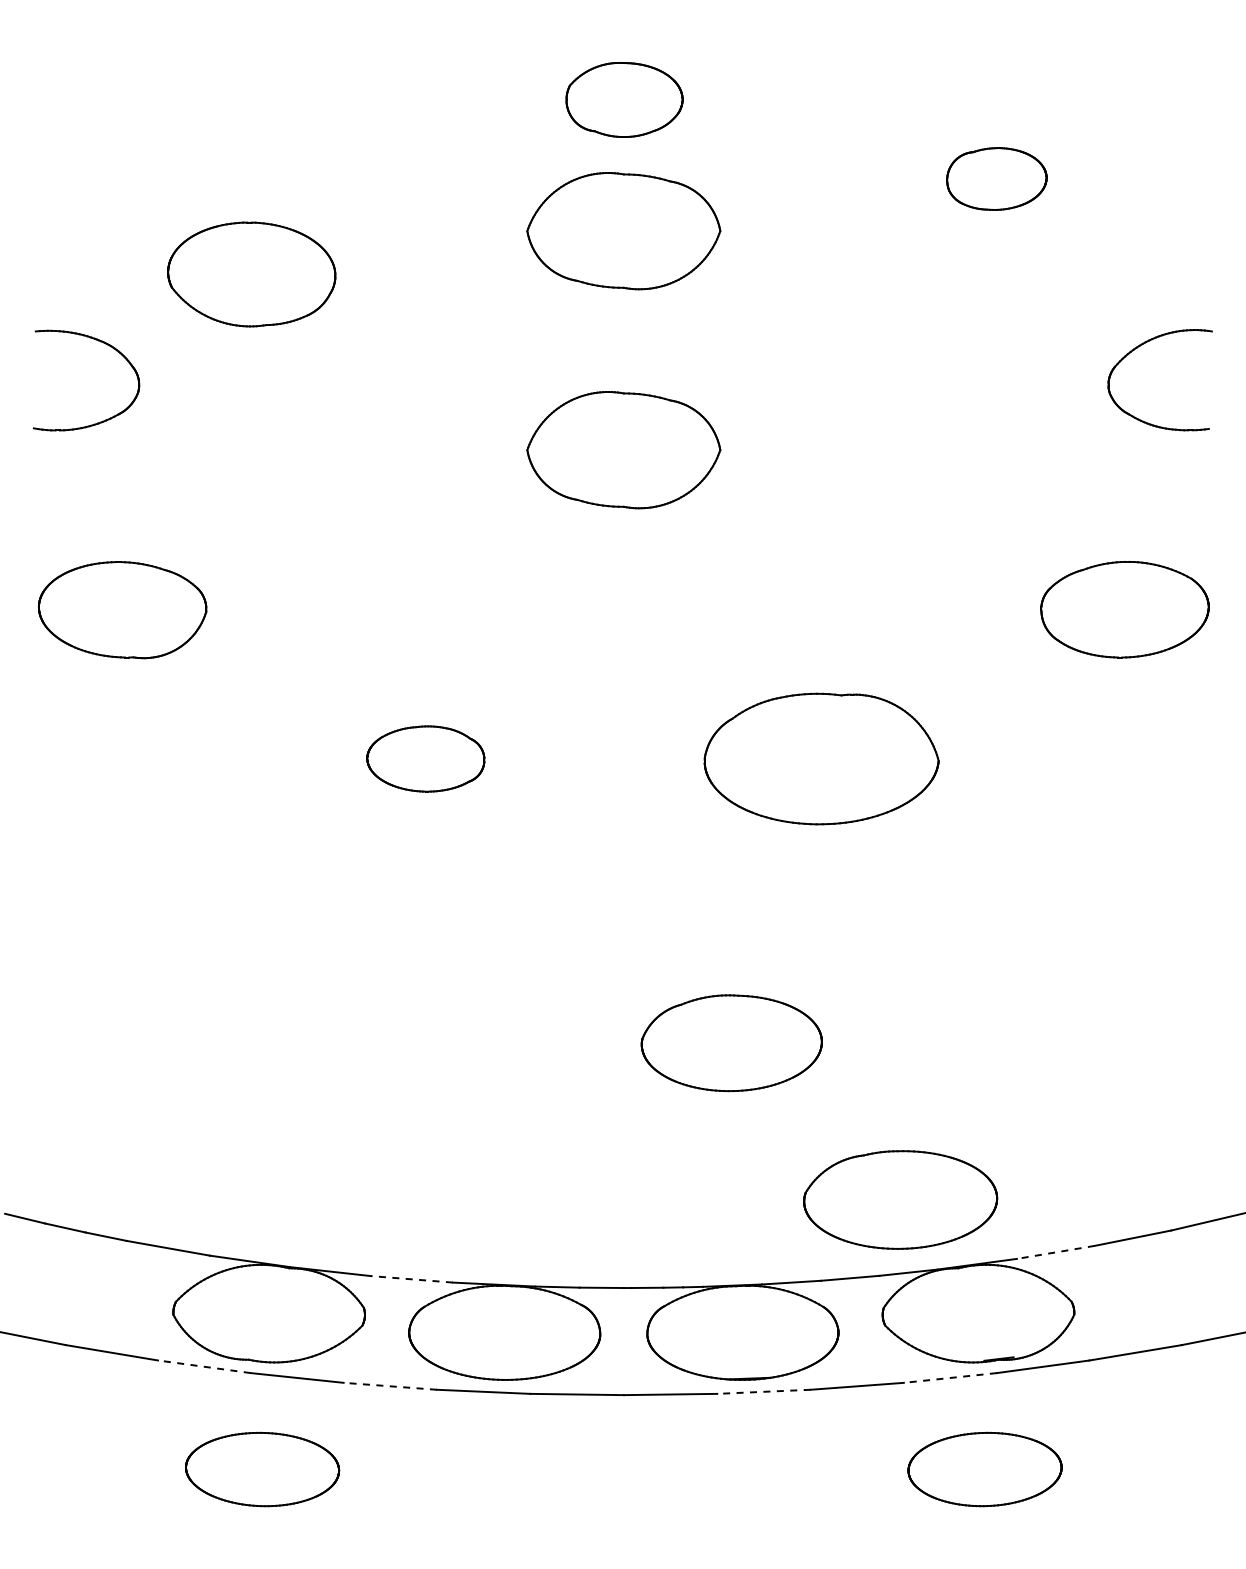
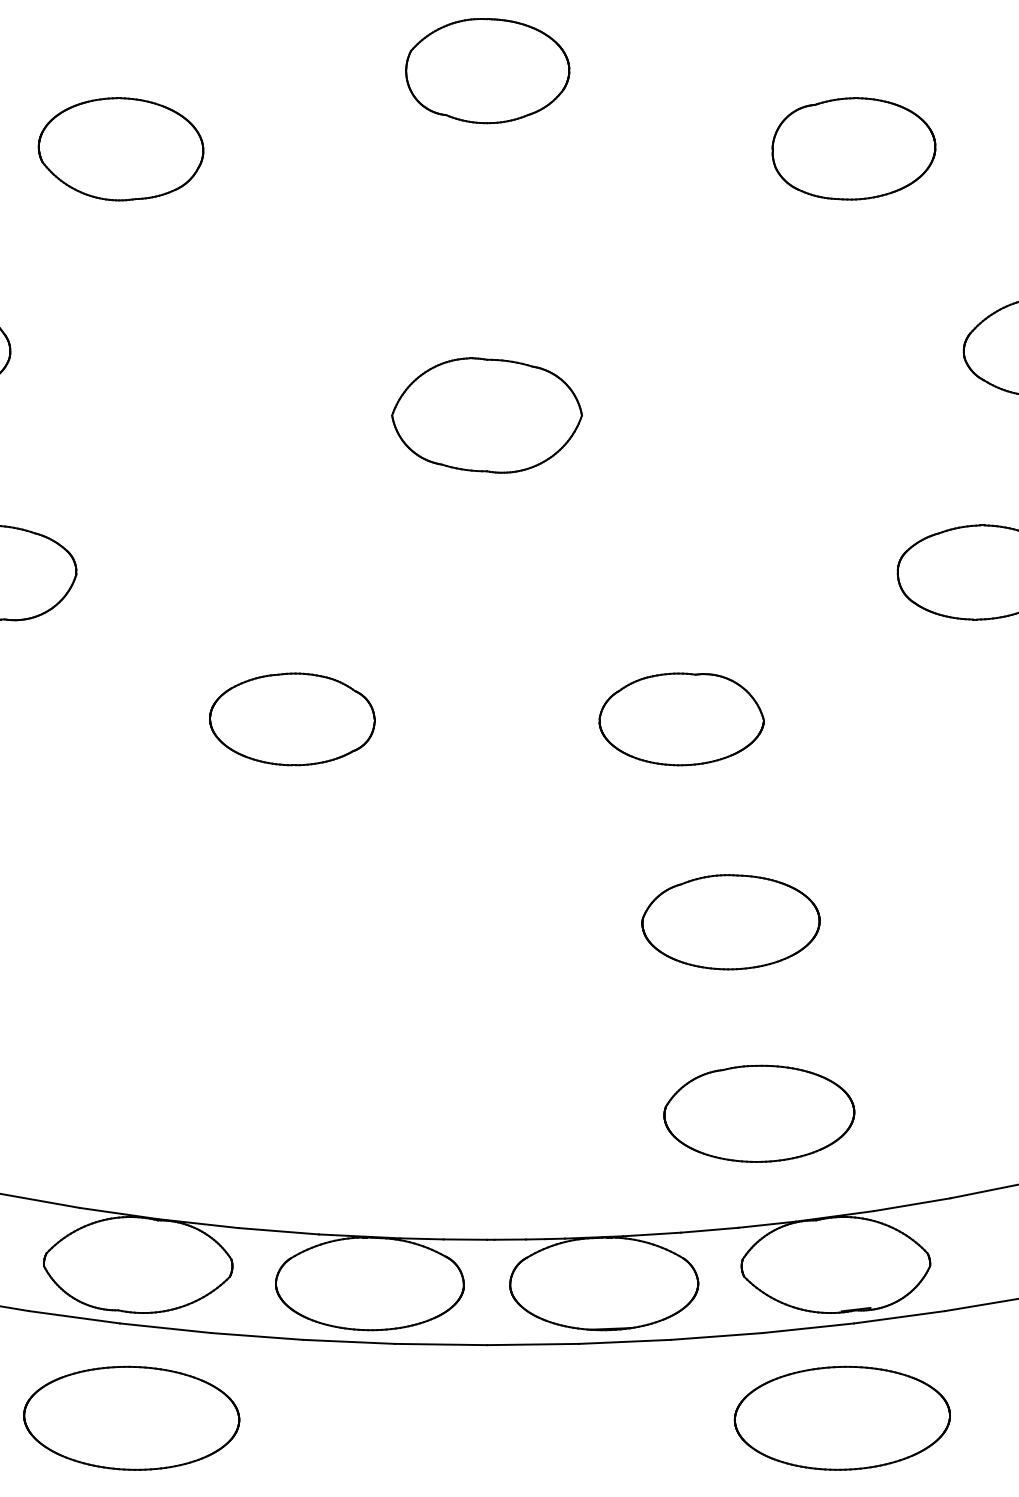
part: (624, 99) -> (487, 70), size x1.43
part: (996, 178) -> (853, 148), size x1.67
part: (623, 231) -> (486, 200), removed
part: (251, 274) -> (120, 149), moved
part: (425, 758) -> (291, 718), size x1.43
part: (821, 758) -> (681, 718), size x0.71
part: (731, 1043) -> (730, 922), moved
part: (900, 1199) -> (759, 1113), moved
line: (1055, 1252) -> (911, 1204), dashed -> solid
line: (411, 1279) -> (278, 1231), dashed -> solid
line: (204, 1366) -> (74, 1316), dashed -> solid
line: (950, 1377) -> (808, 1327), dashed -> solid
line: (390, 1386) -> (257, 1336), dashed -> solid
line: (763, 1391) -> (624, 1341), dashed -> solid
part: (262, 1469) -> (131, 1418), size x1.43
part: (984, 1469) -> (841, 1418), size x1.43

